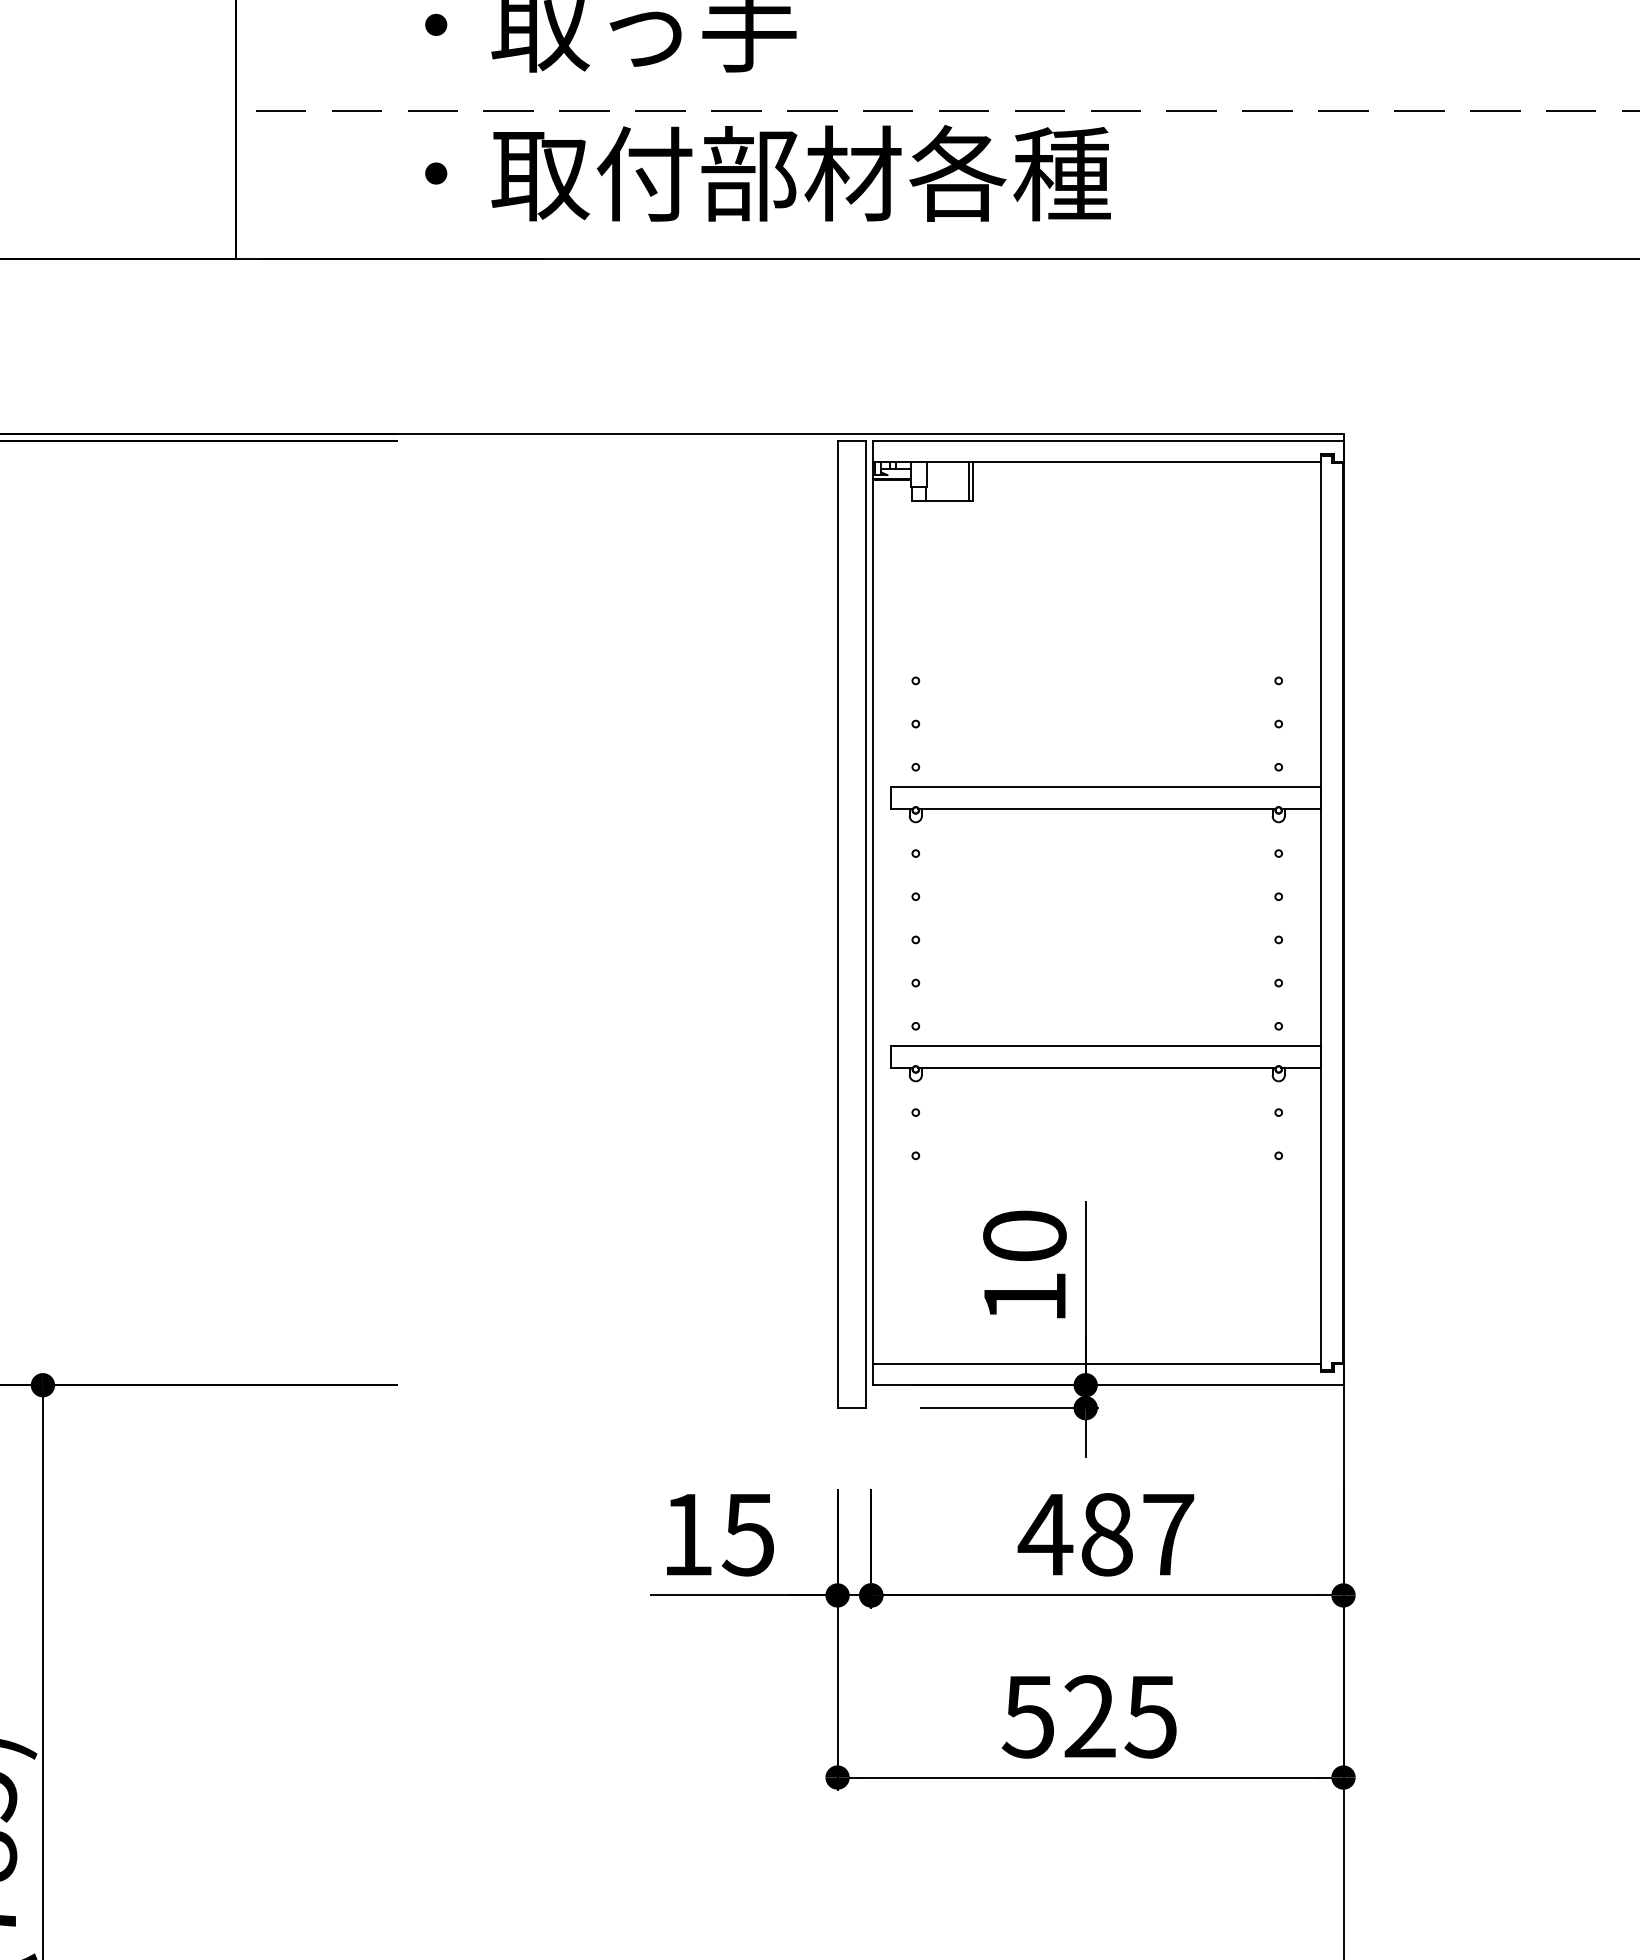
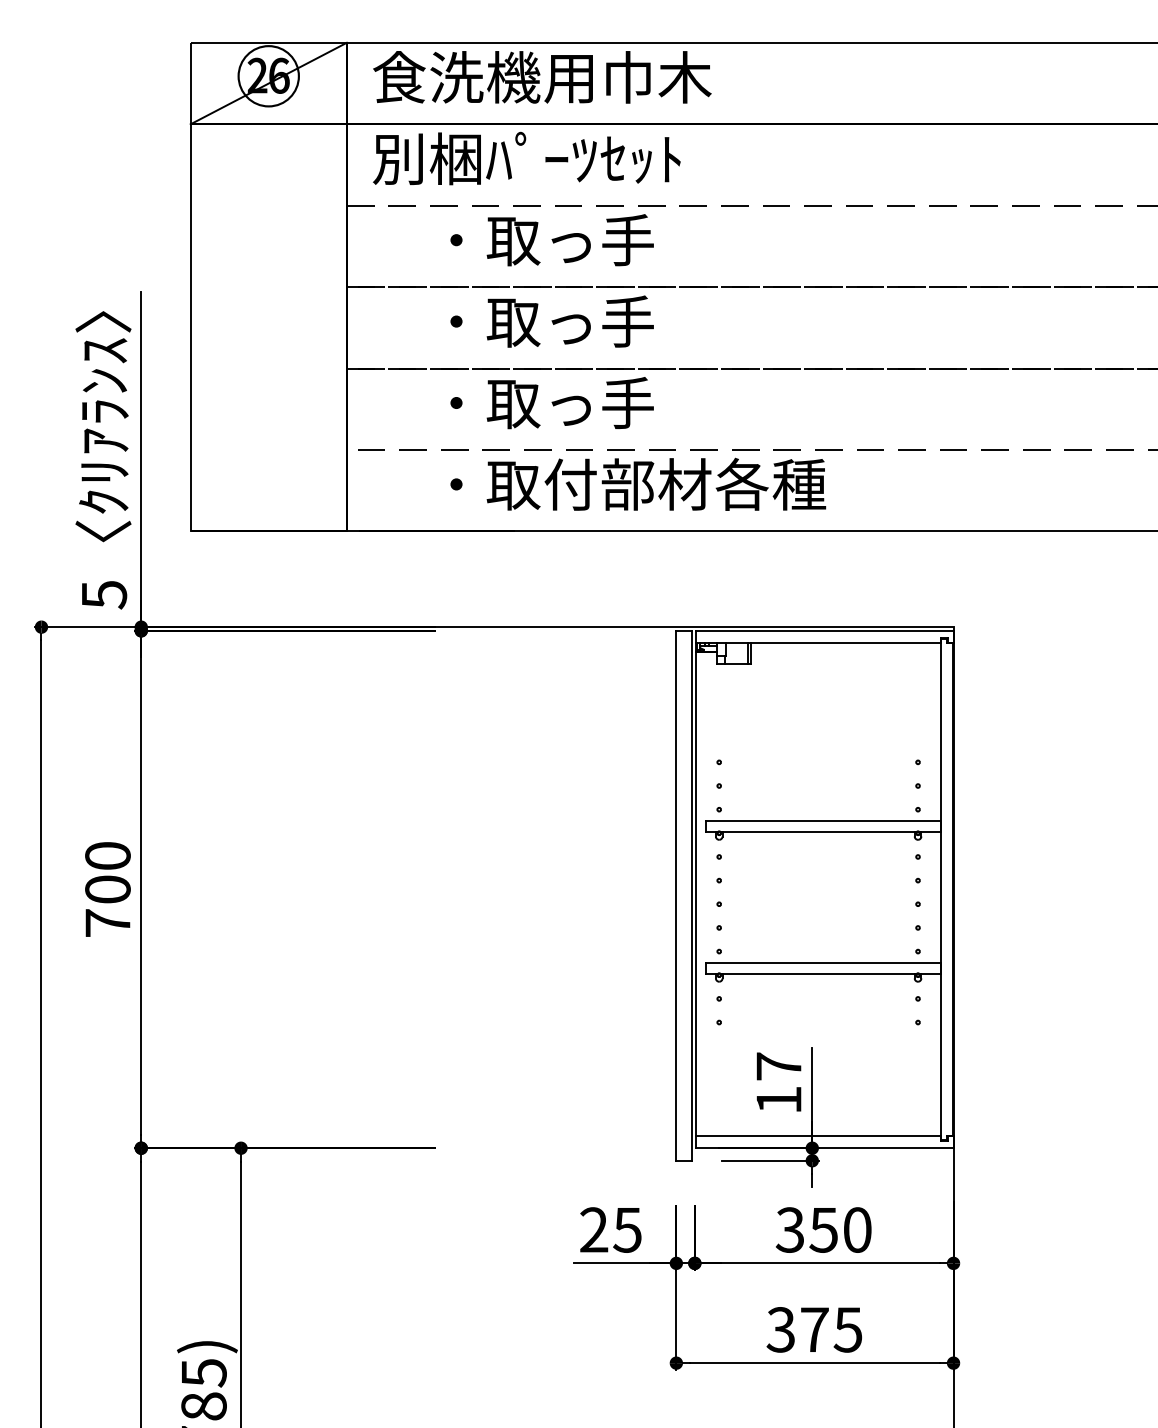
text: (1024, 1236) -> (778, 1066), 10 -> 17
text: (688, 1533) -> (594, 1229), 15 -> 25
text: (1106, 1533) -> (823, 1229), 487 -> 350
text: (1058, 1716) -> (797, 1329), 525 -> 375

